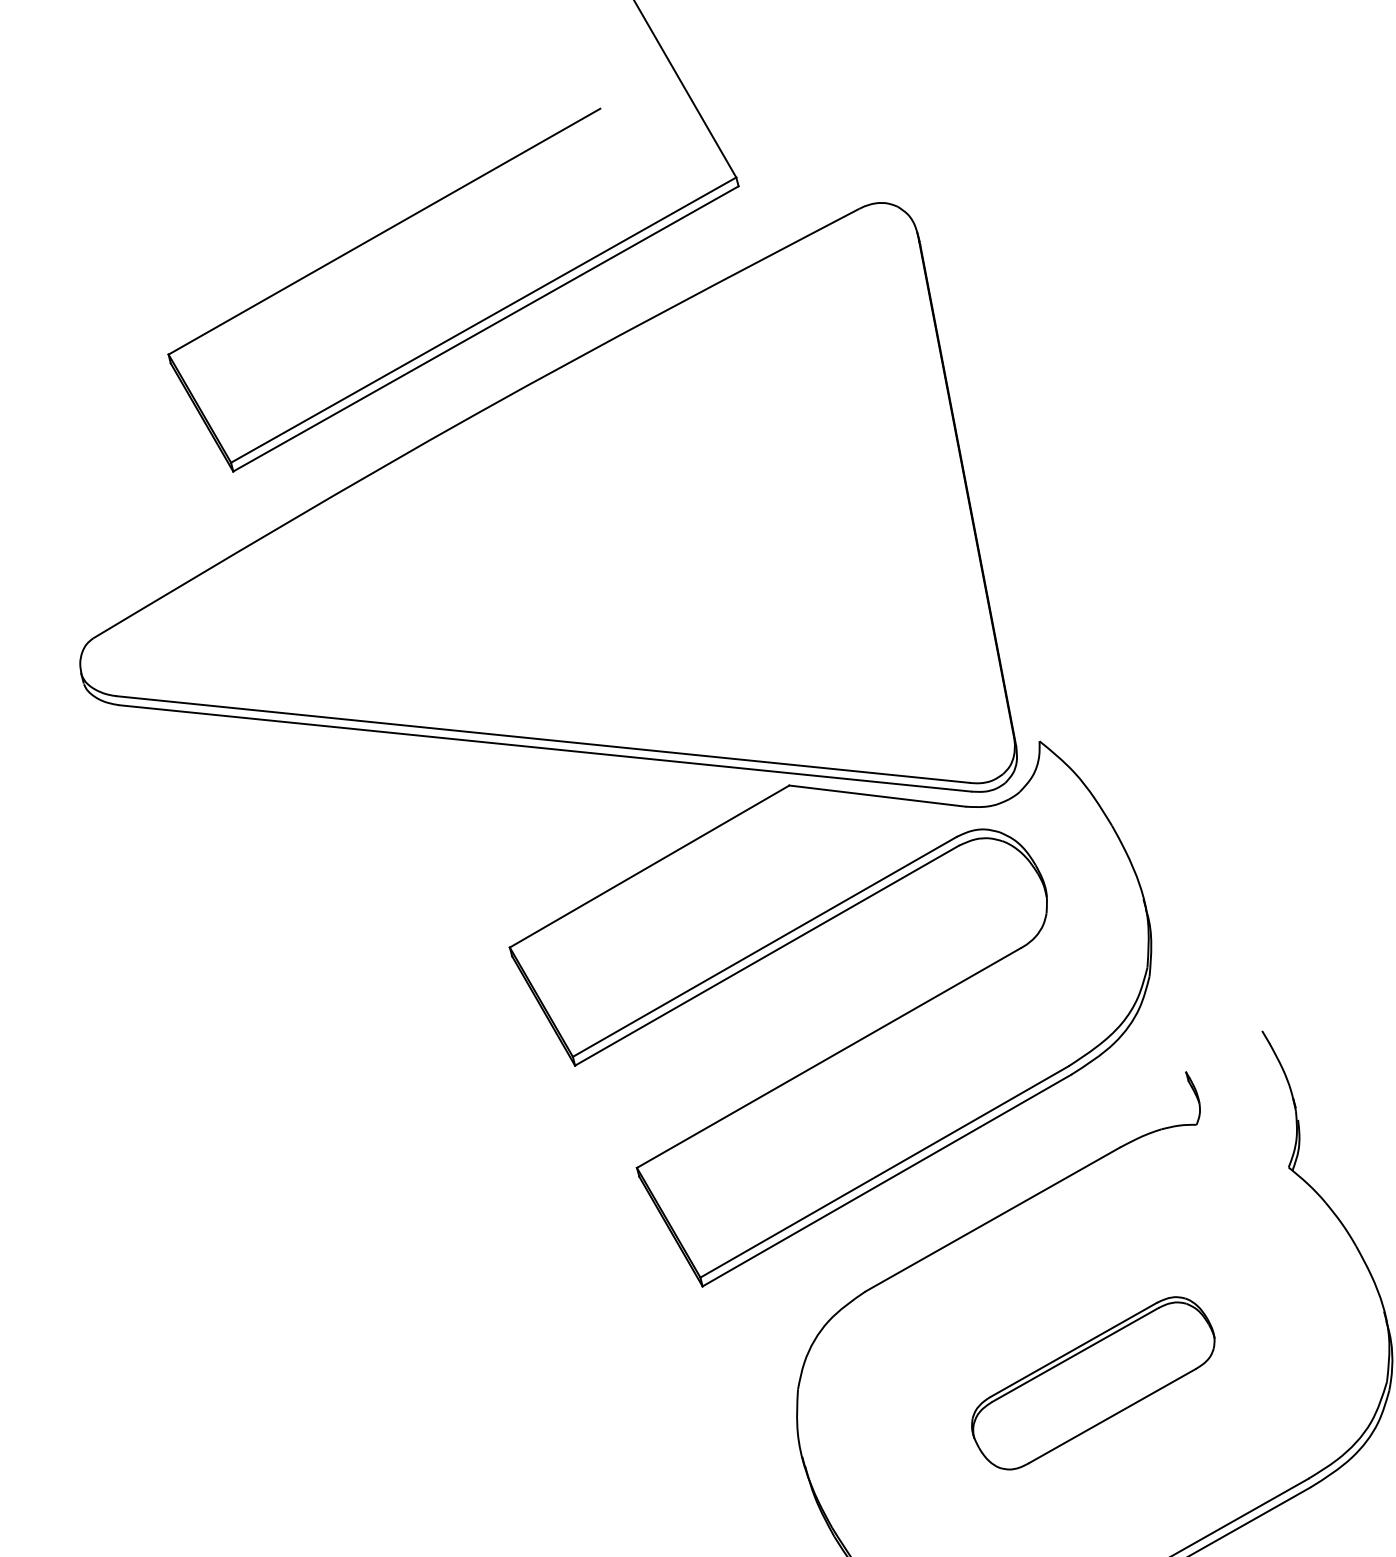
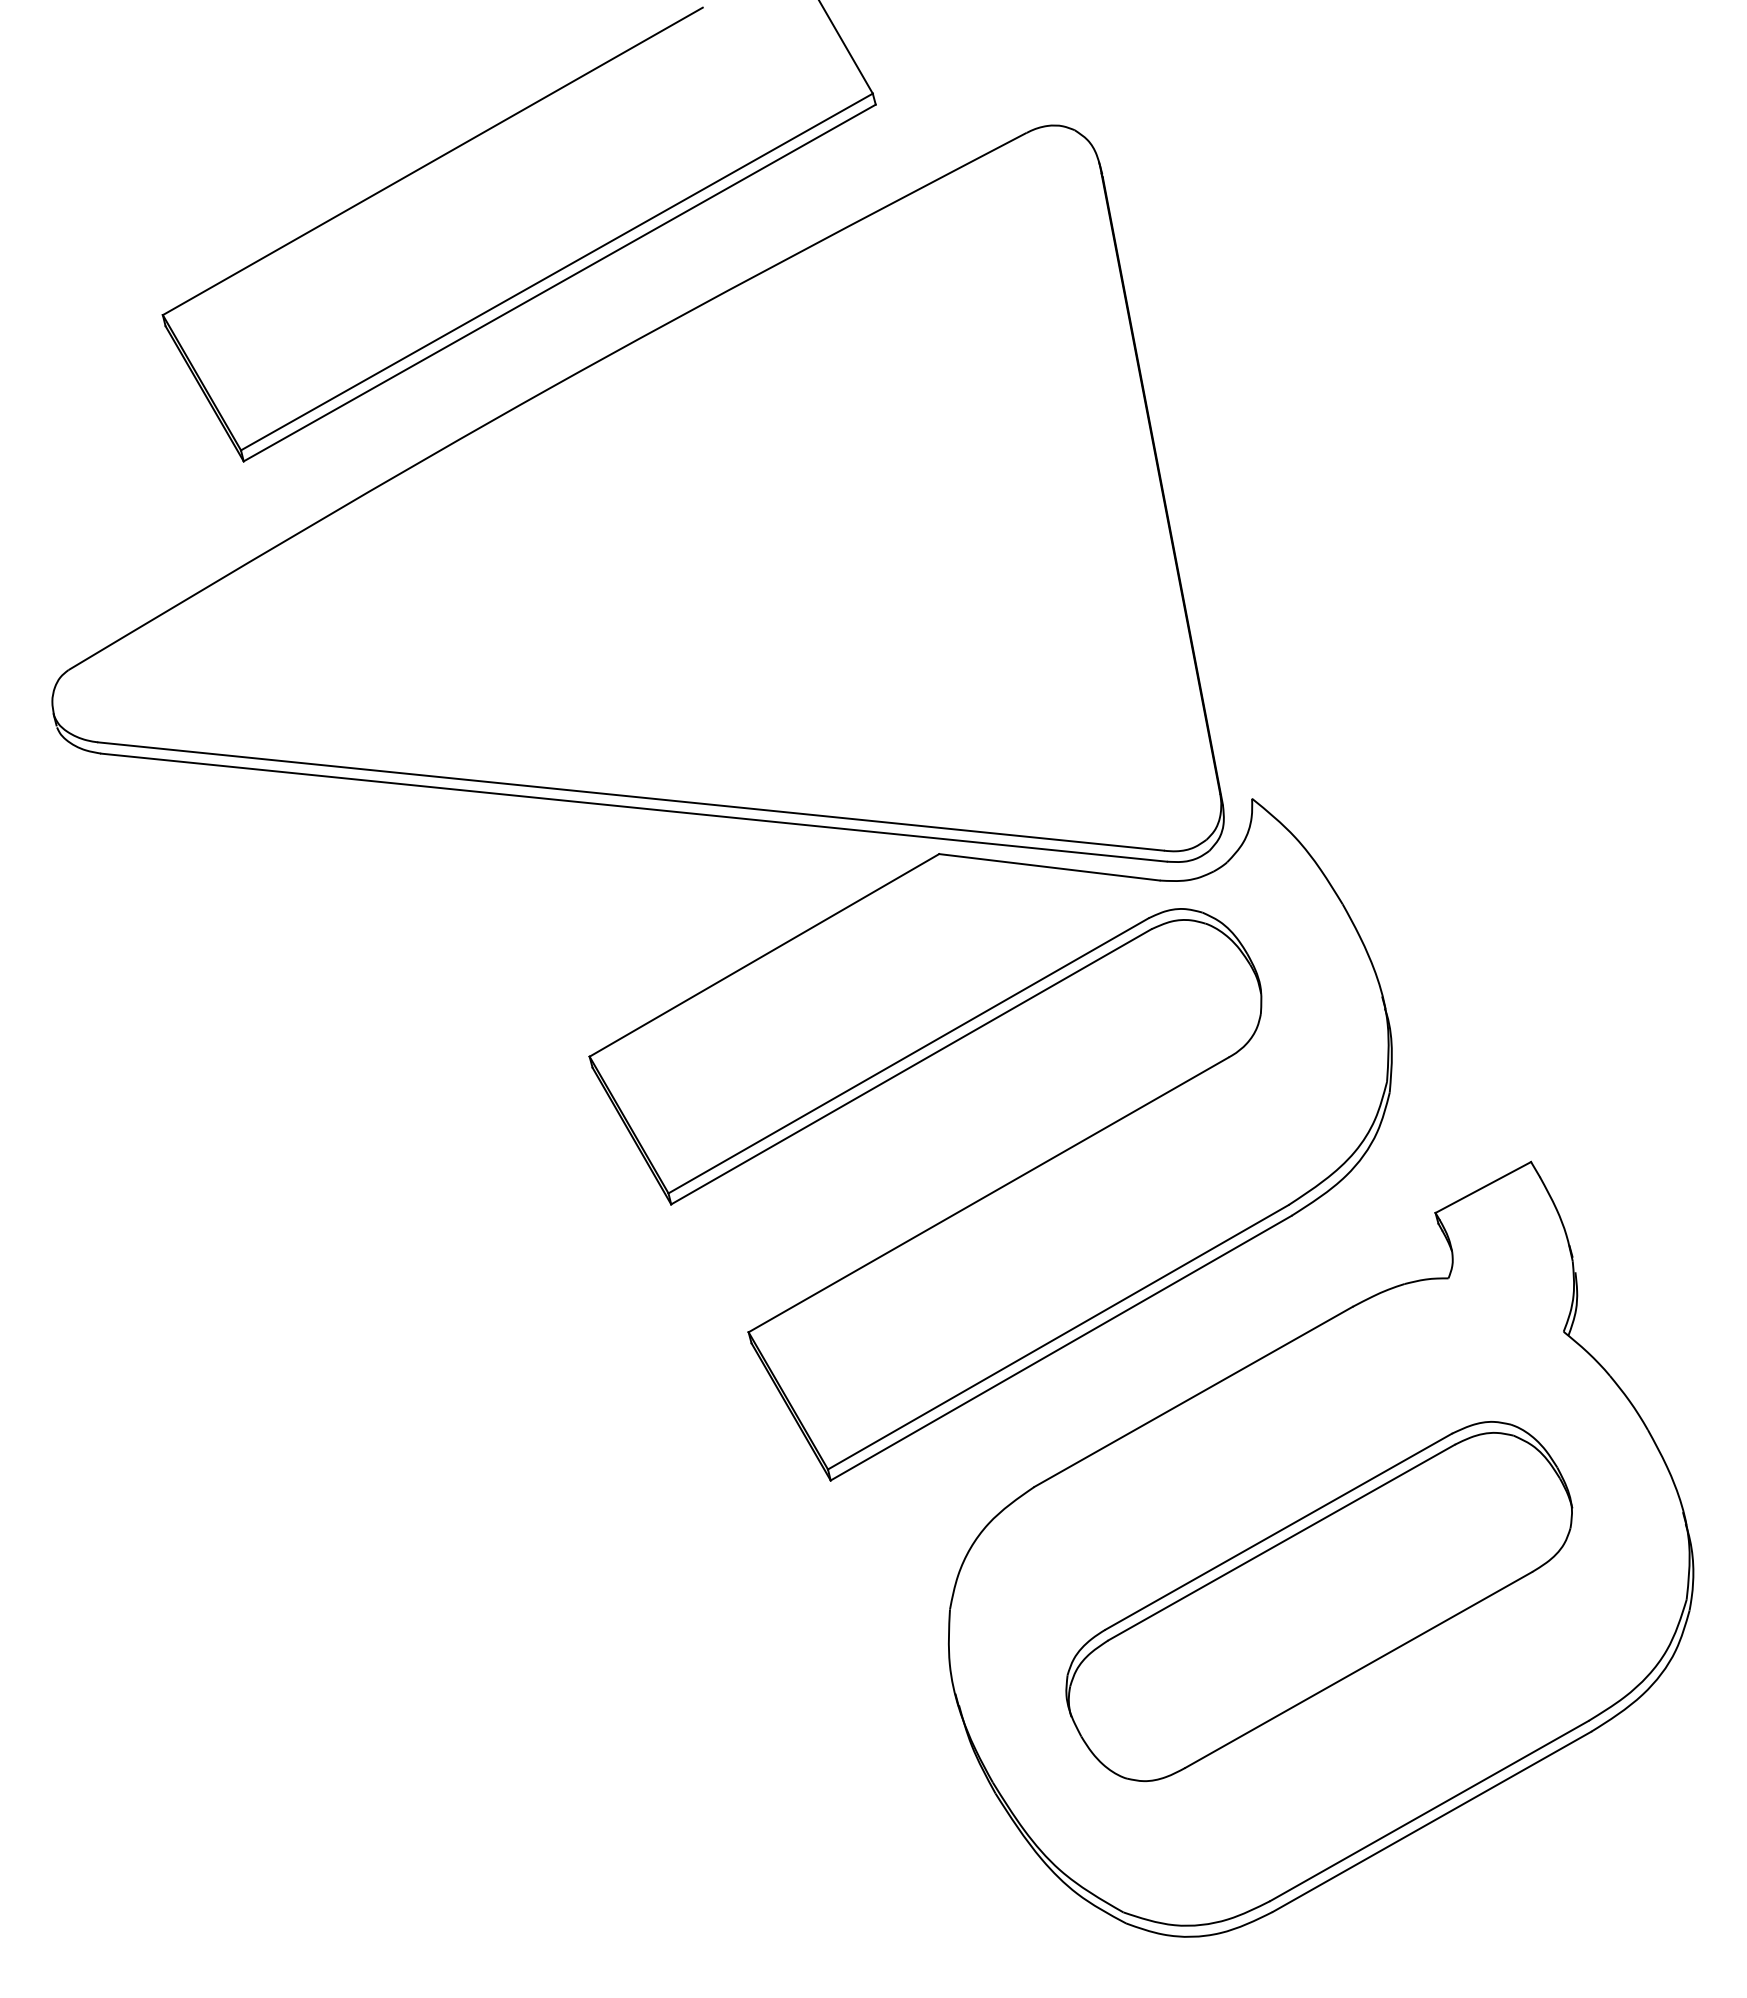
line: (1224, 1052) -> (1483, 1187), added
part: (1093, 1383) -> (1319, 1601), size x1.67

